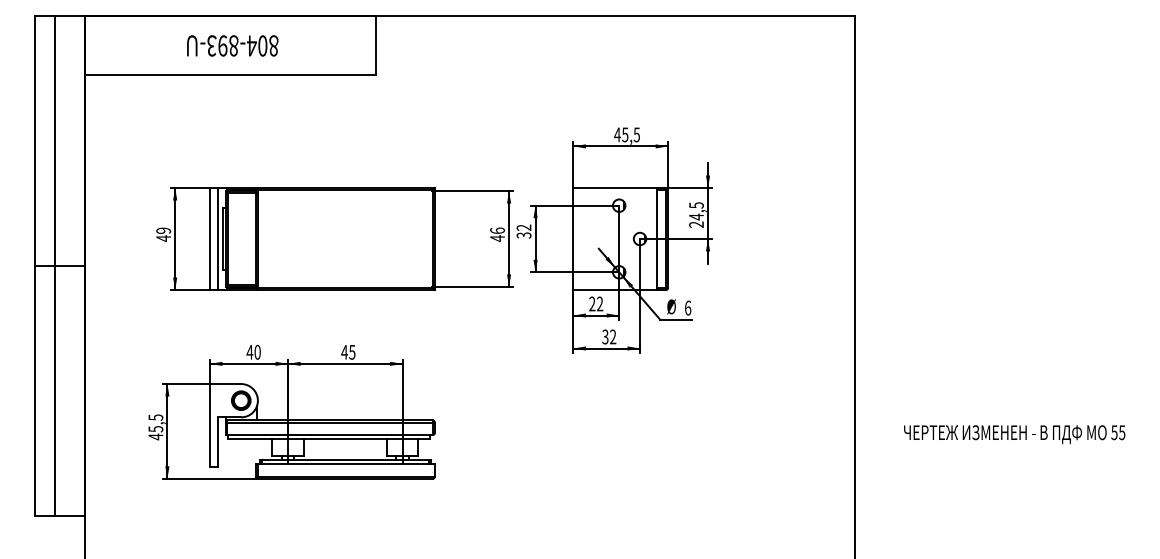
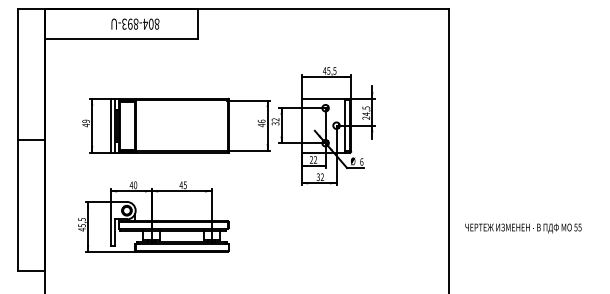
text: (232, 44) -> (135, 23), moved
line: (55, 265) -> (29, 139), removed
text: (1014, 434) -> (523, 228), moved

